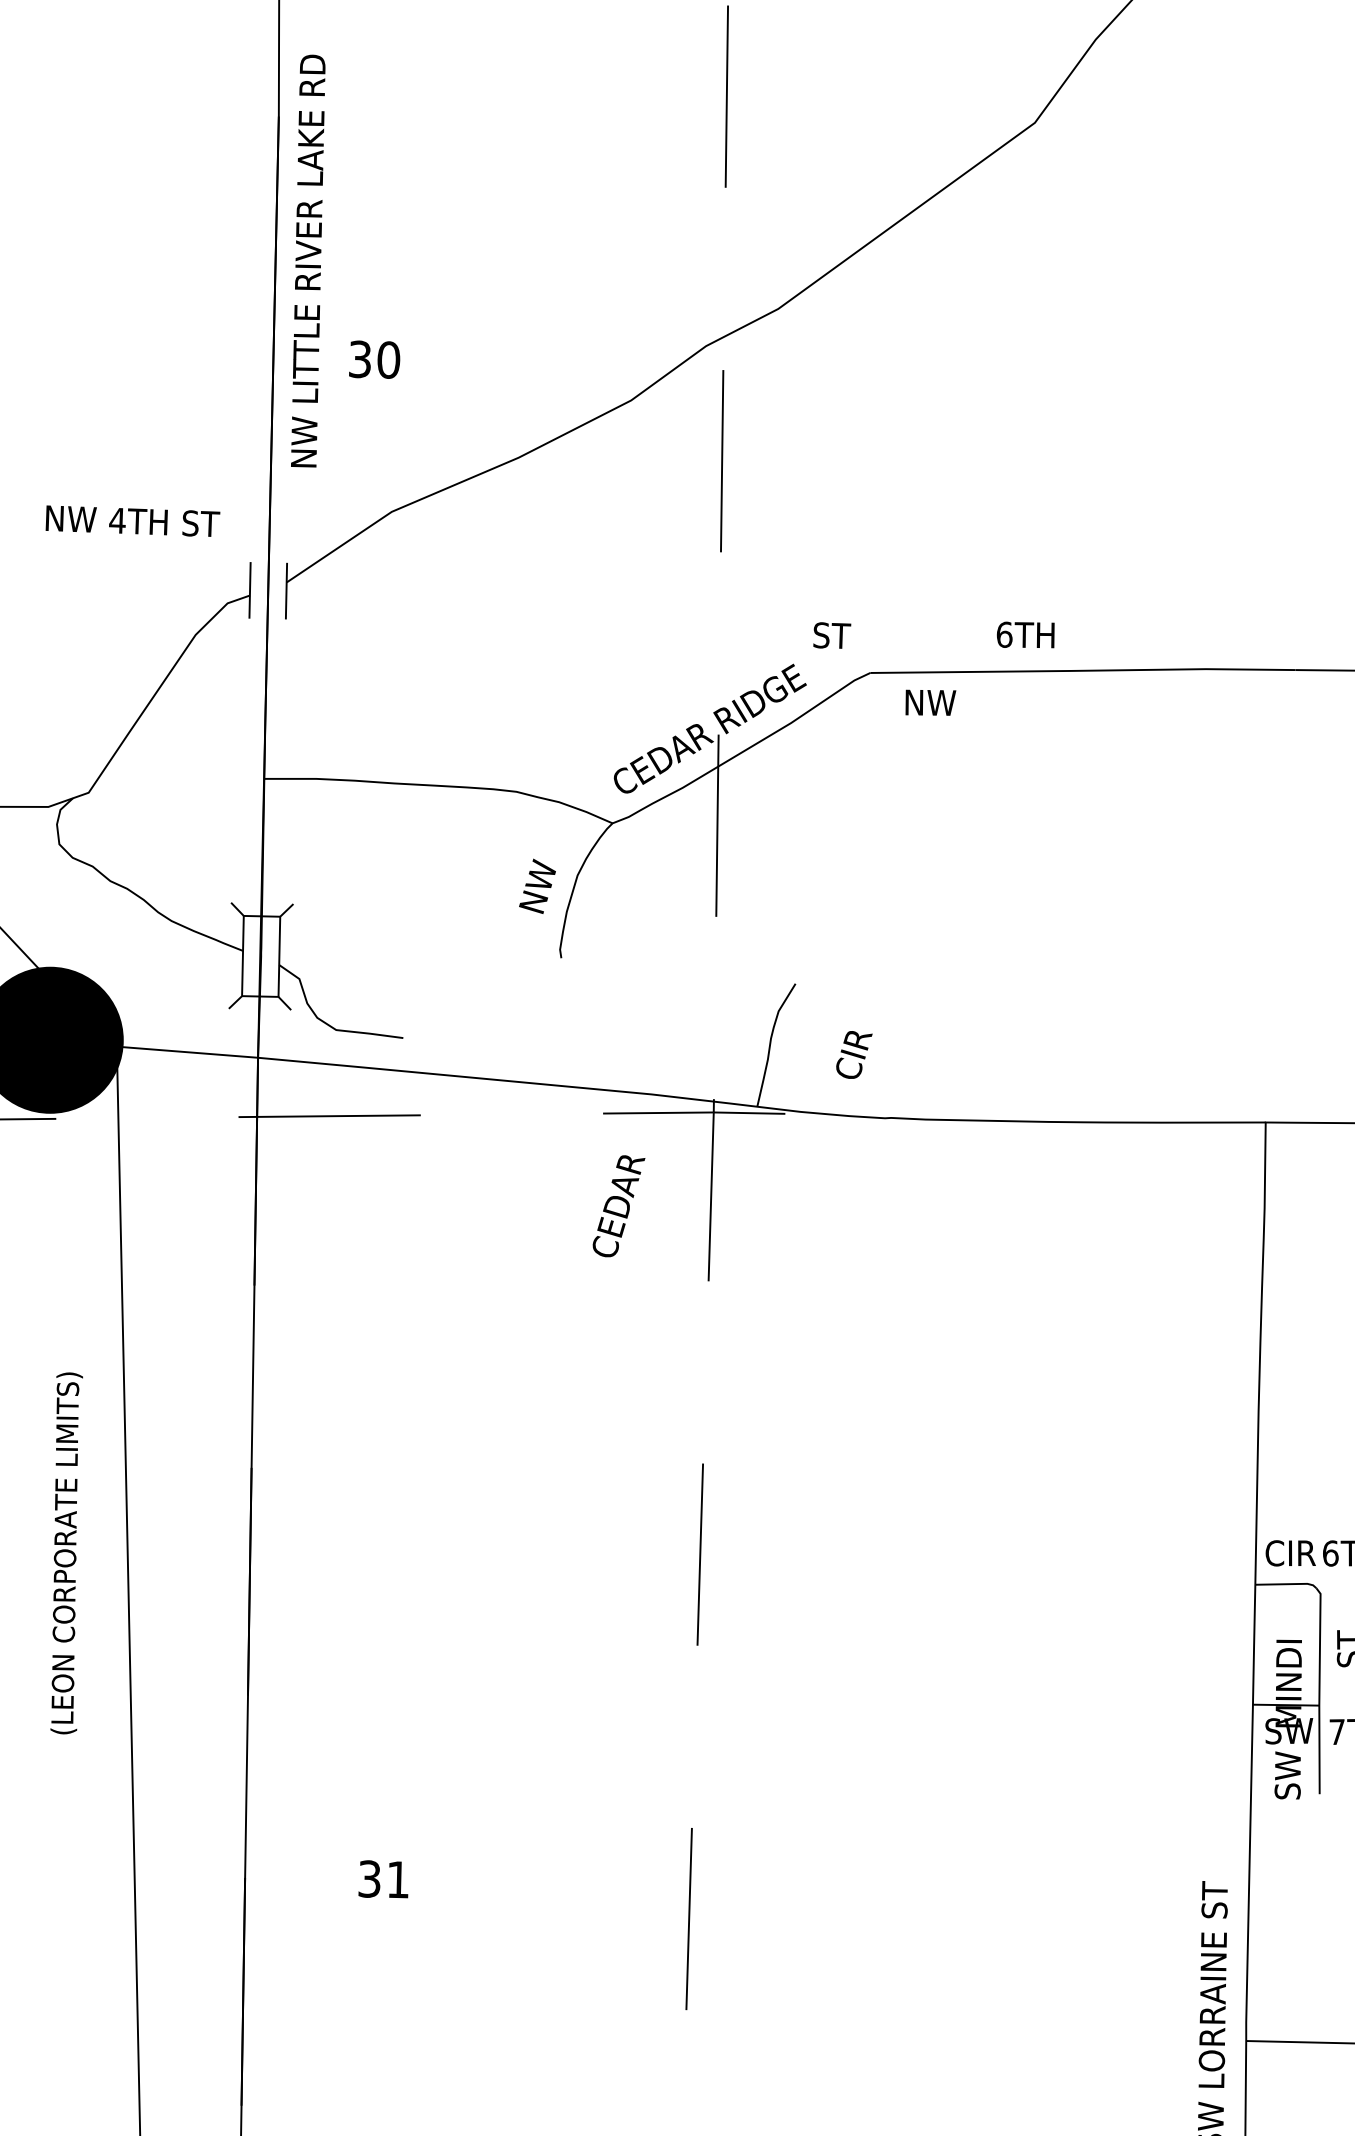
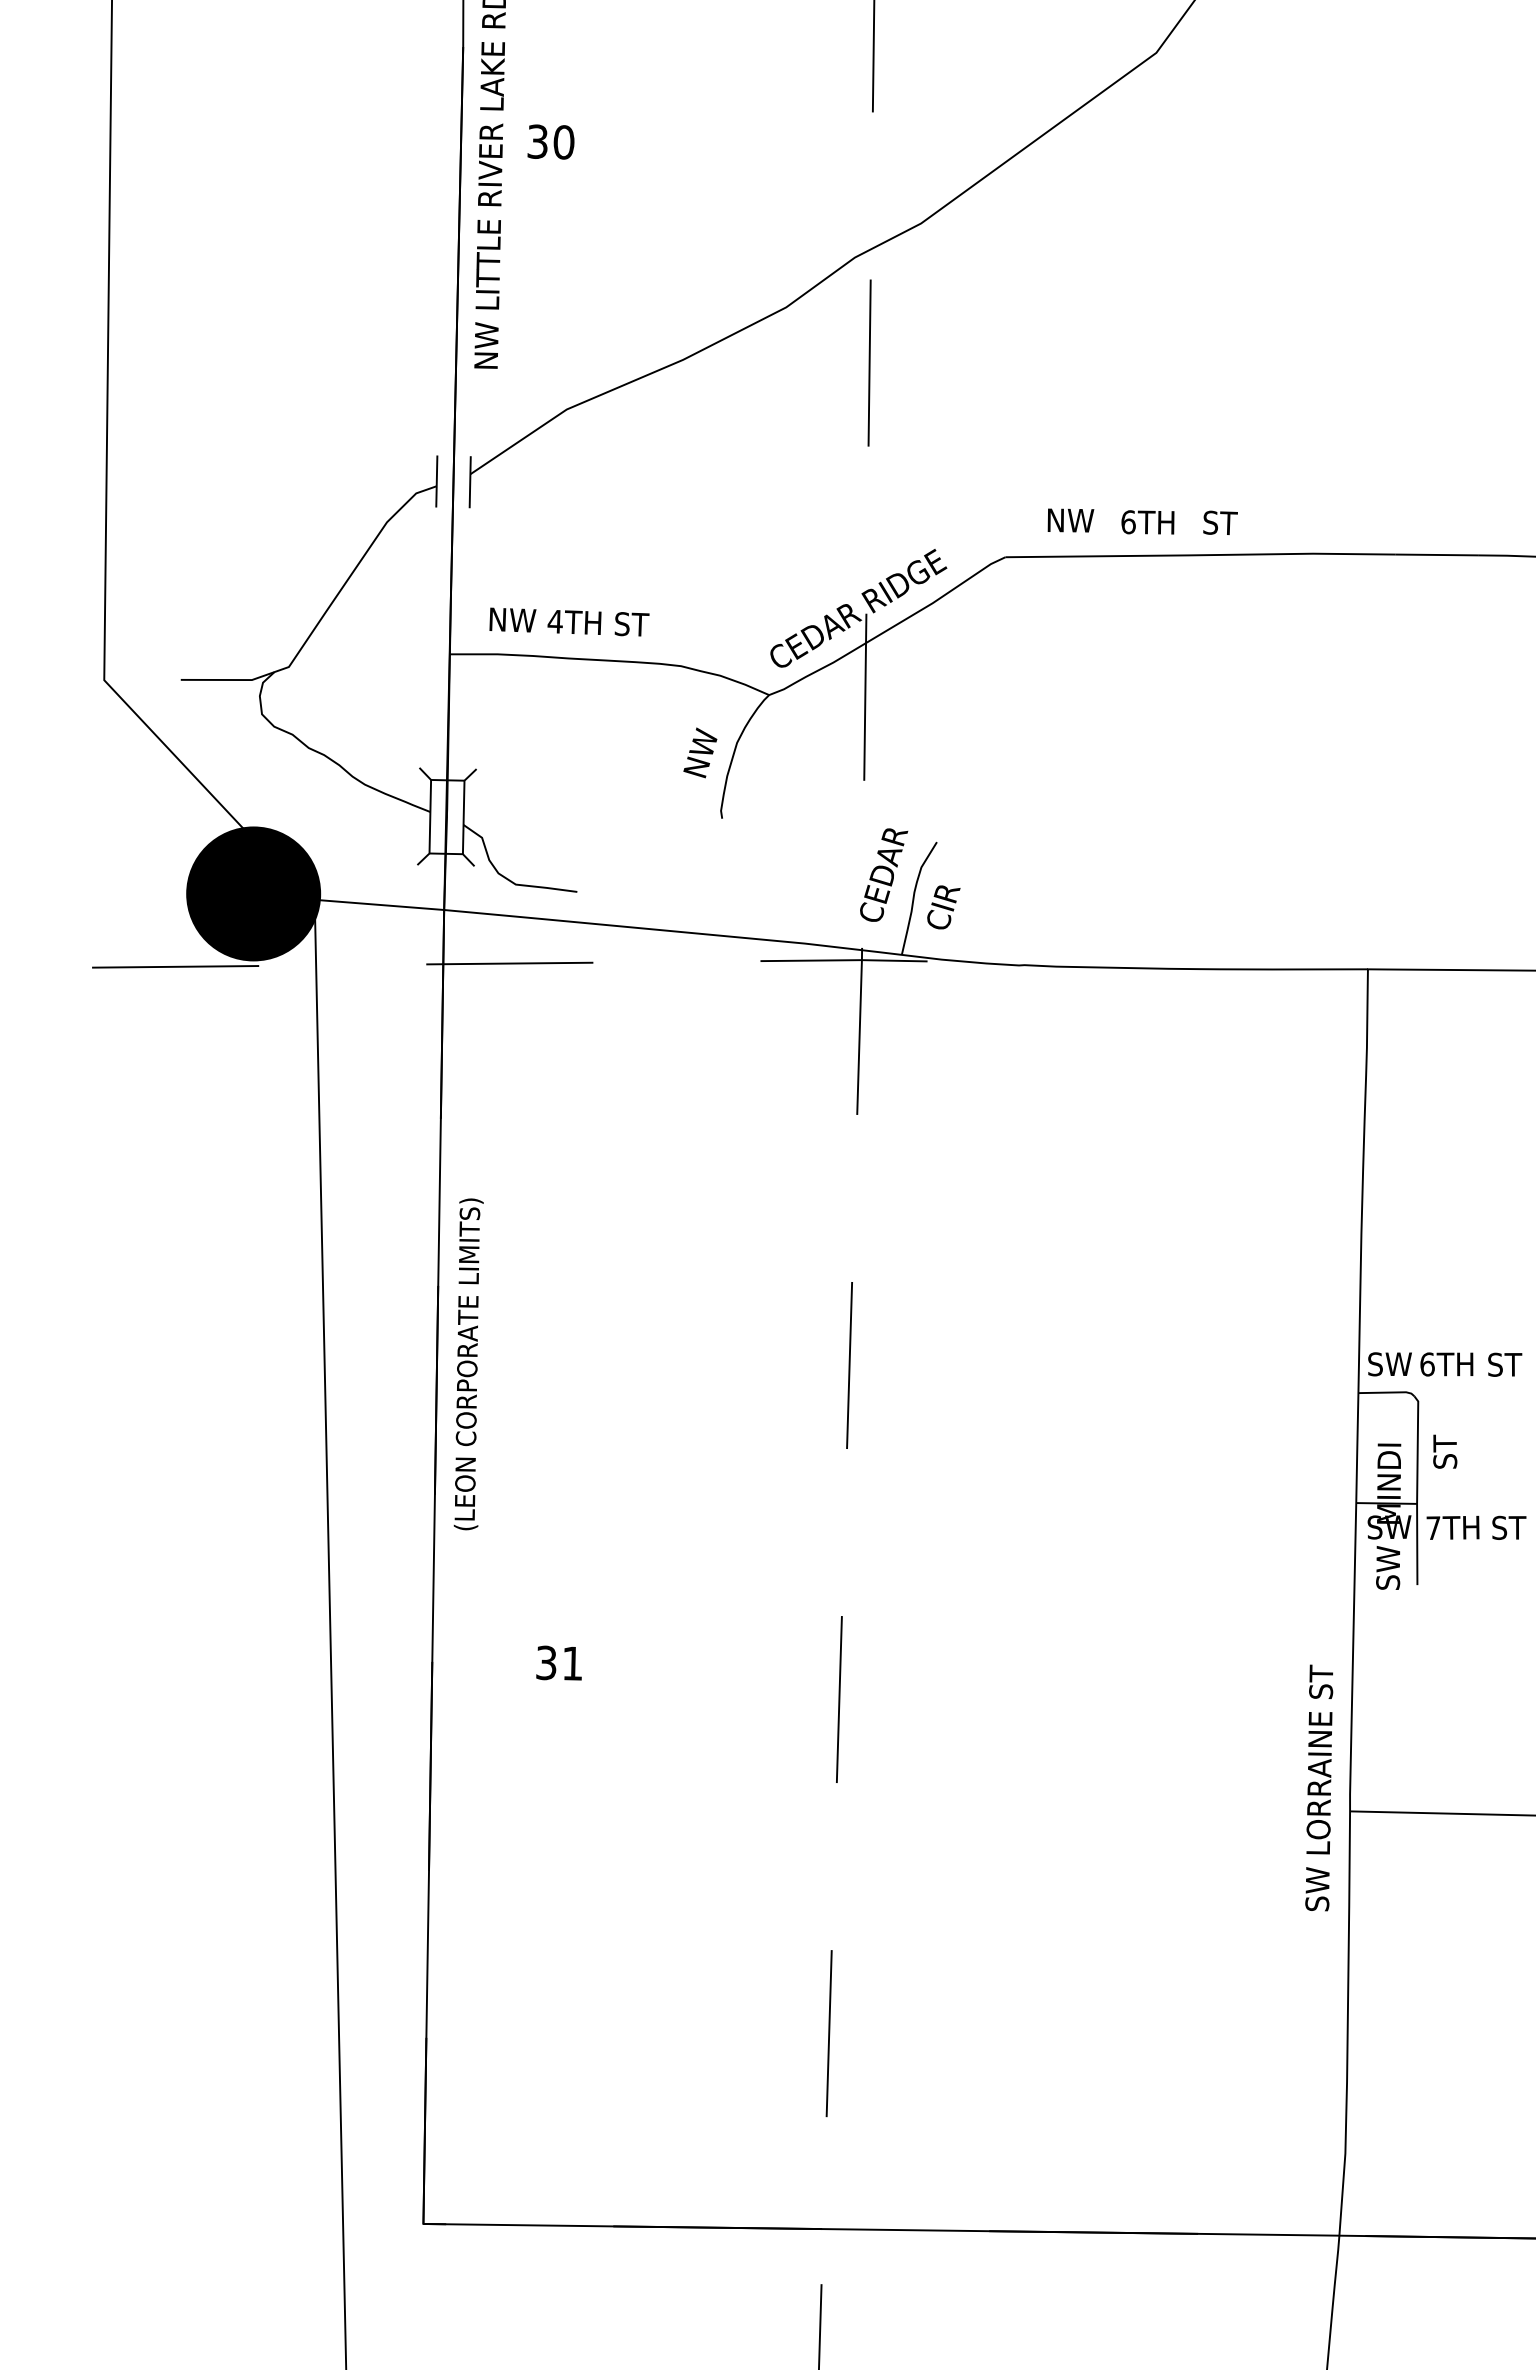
text: (374, 359) -> (550, 141), moved
text: (132, 520) -> (569, 621), moved
text: (832, 635) -> (1220, 522), moved
text: (930, 702) -> (1070, 520), moved
text: (854, 1055) -> (943, 907), moved
text: (619, 1205) -> (884, 874), moved
text: (66, 1553) -> (468, 1364), moved
text: (1290, 1553) -> (1390, 1364), CIR -> SW

